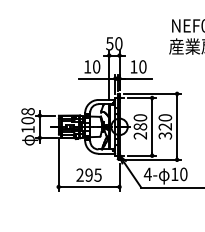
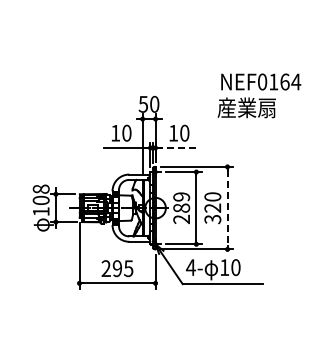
line: (135, 78) -> (175, 147), solid -> dashed
text: (140, 117) -> (181, 196), 280 -> 289
line: (177, 127) -> (227, 208), solid -> dashed

